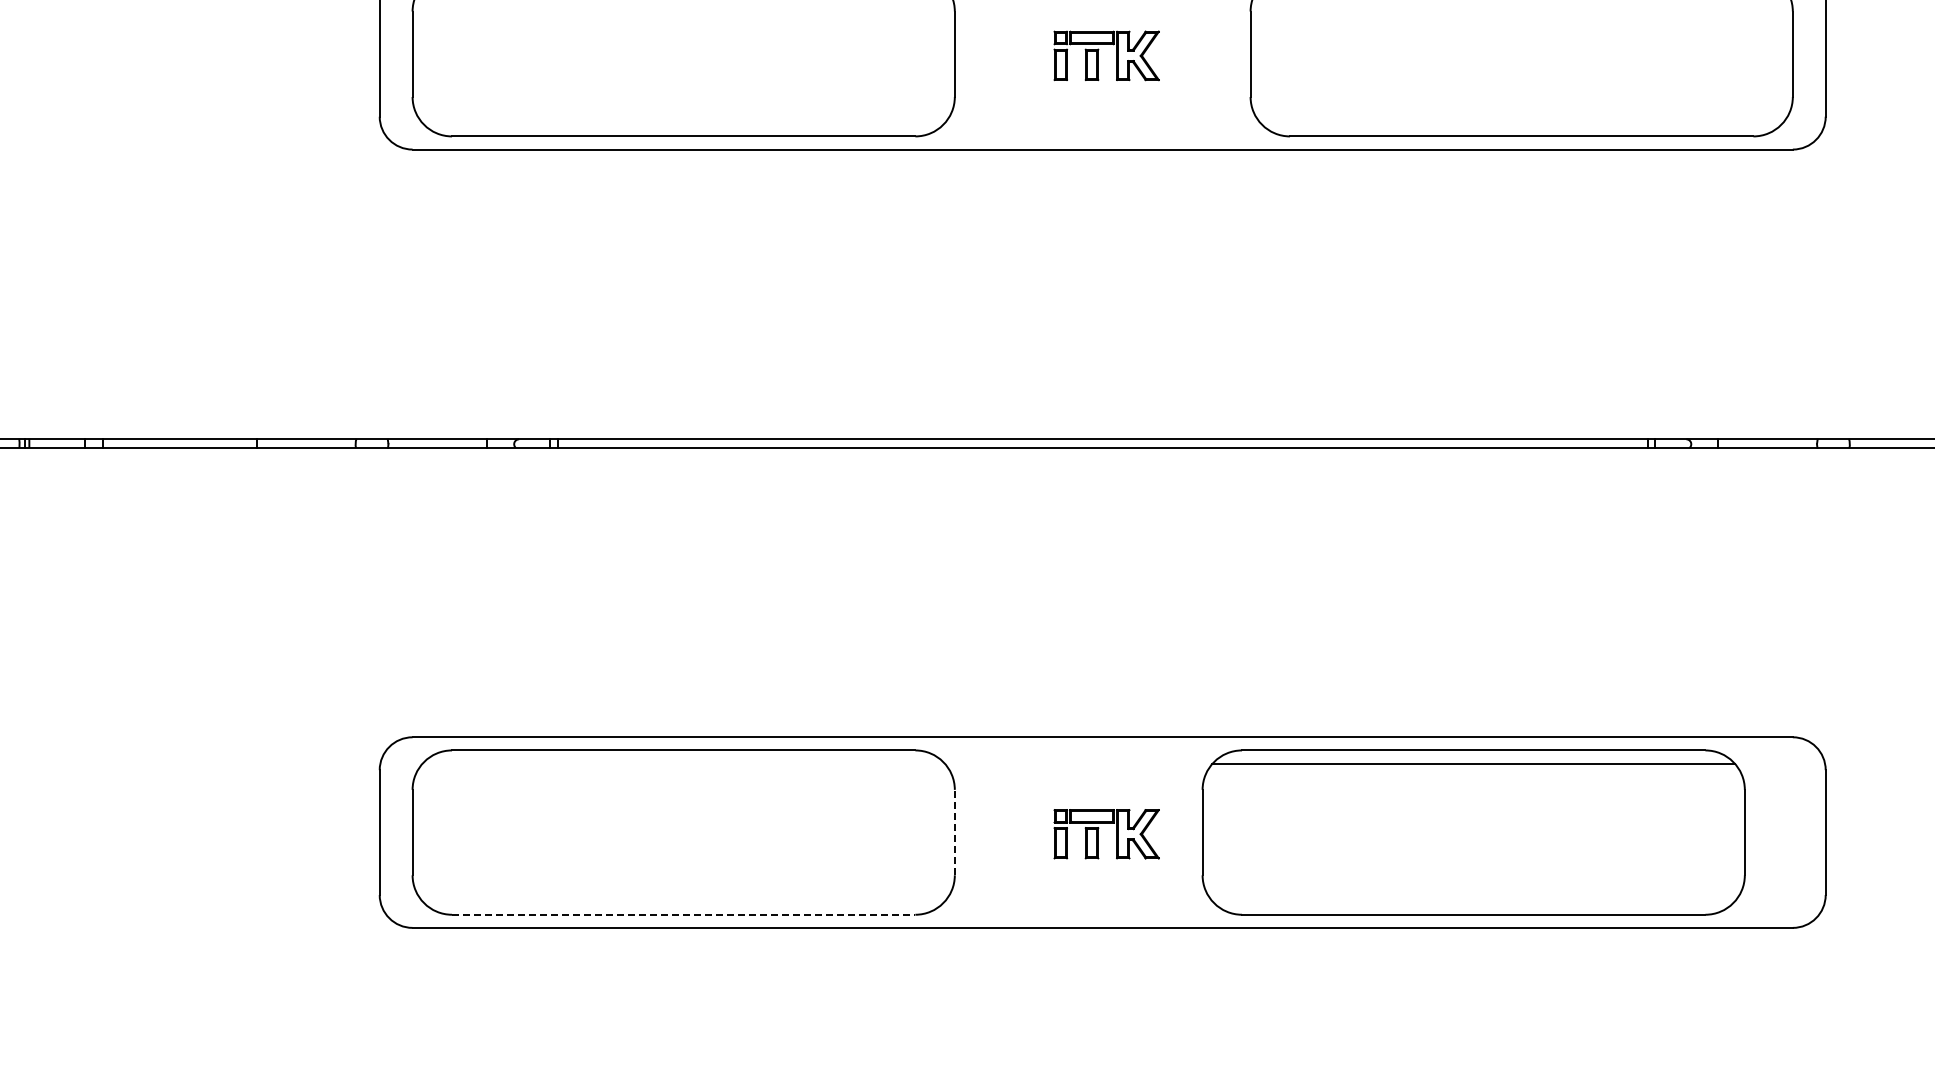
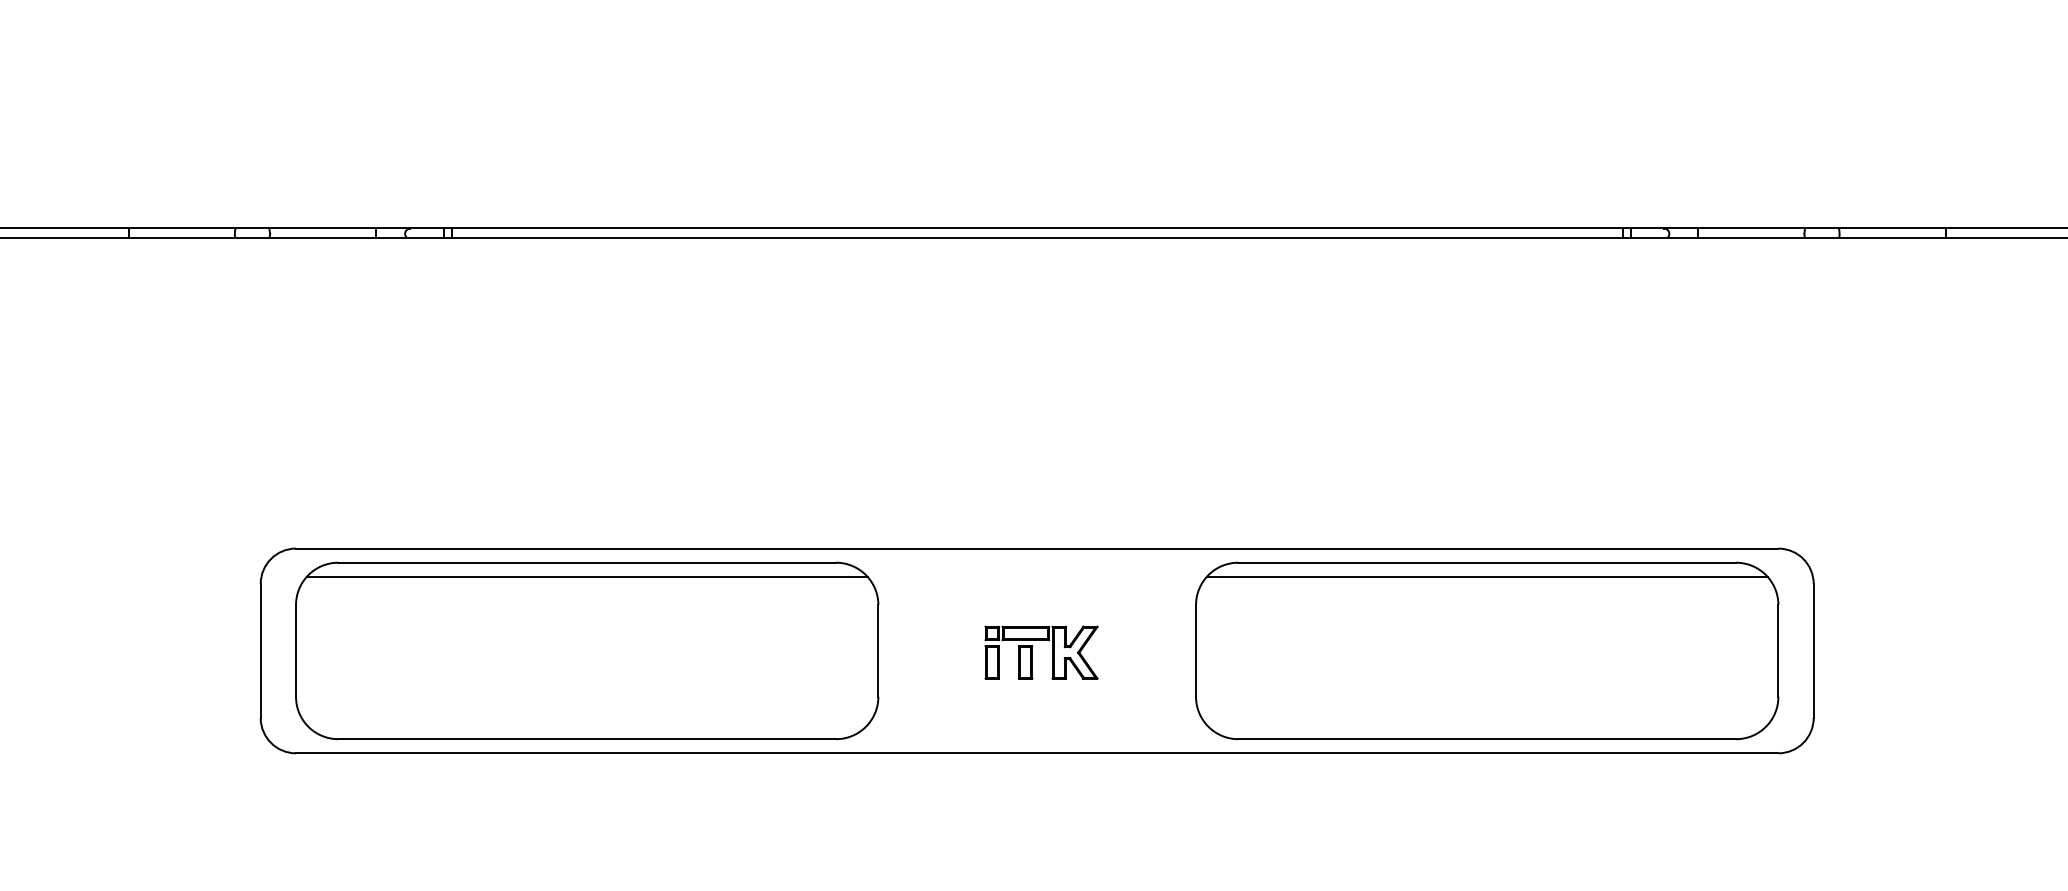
line: (683, 763) -> (586, 576), added
line: (954, 832) -> (878, 650), dashed -> solid
part: (1473, 832) -> (1486, 650), moved
line: (683, 914) -> (586, 738), dashed -> solid

